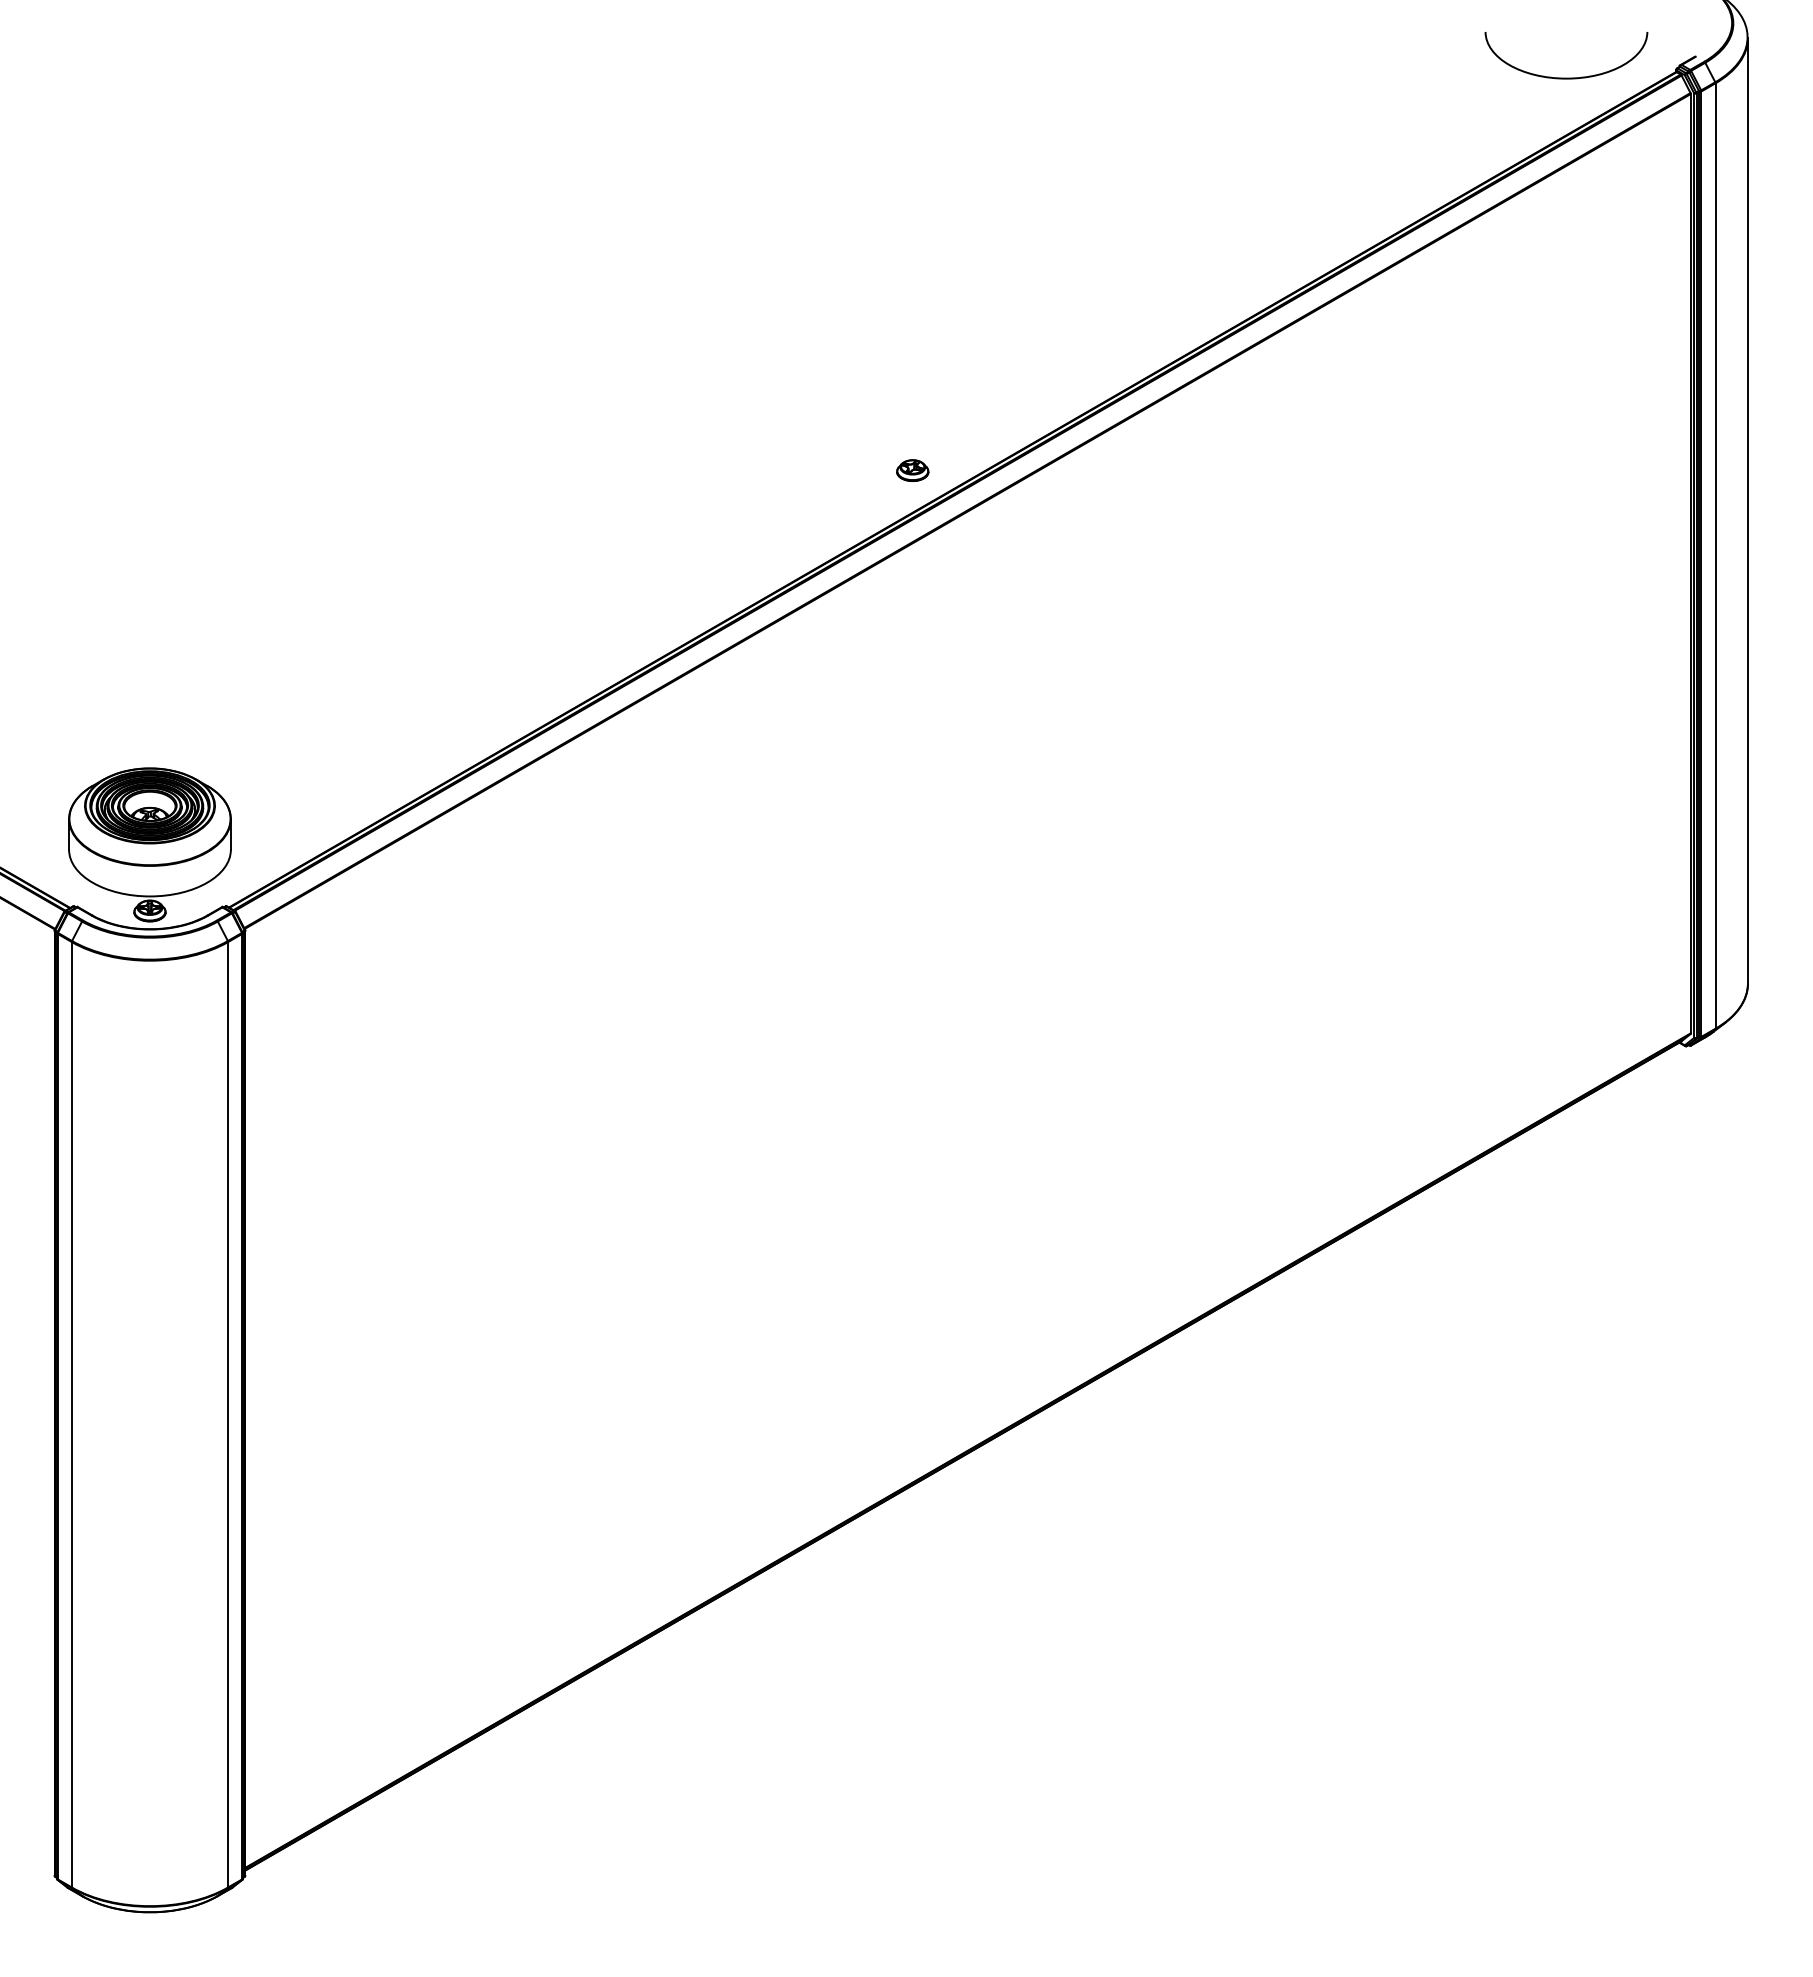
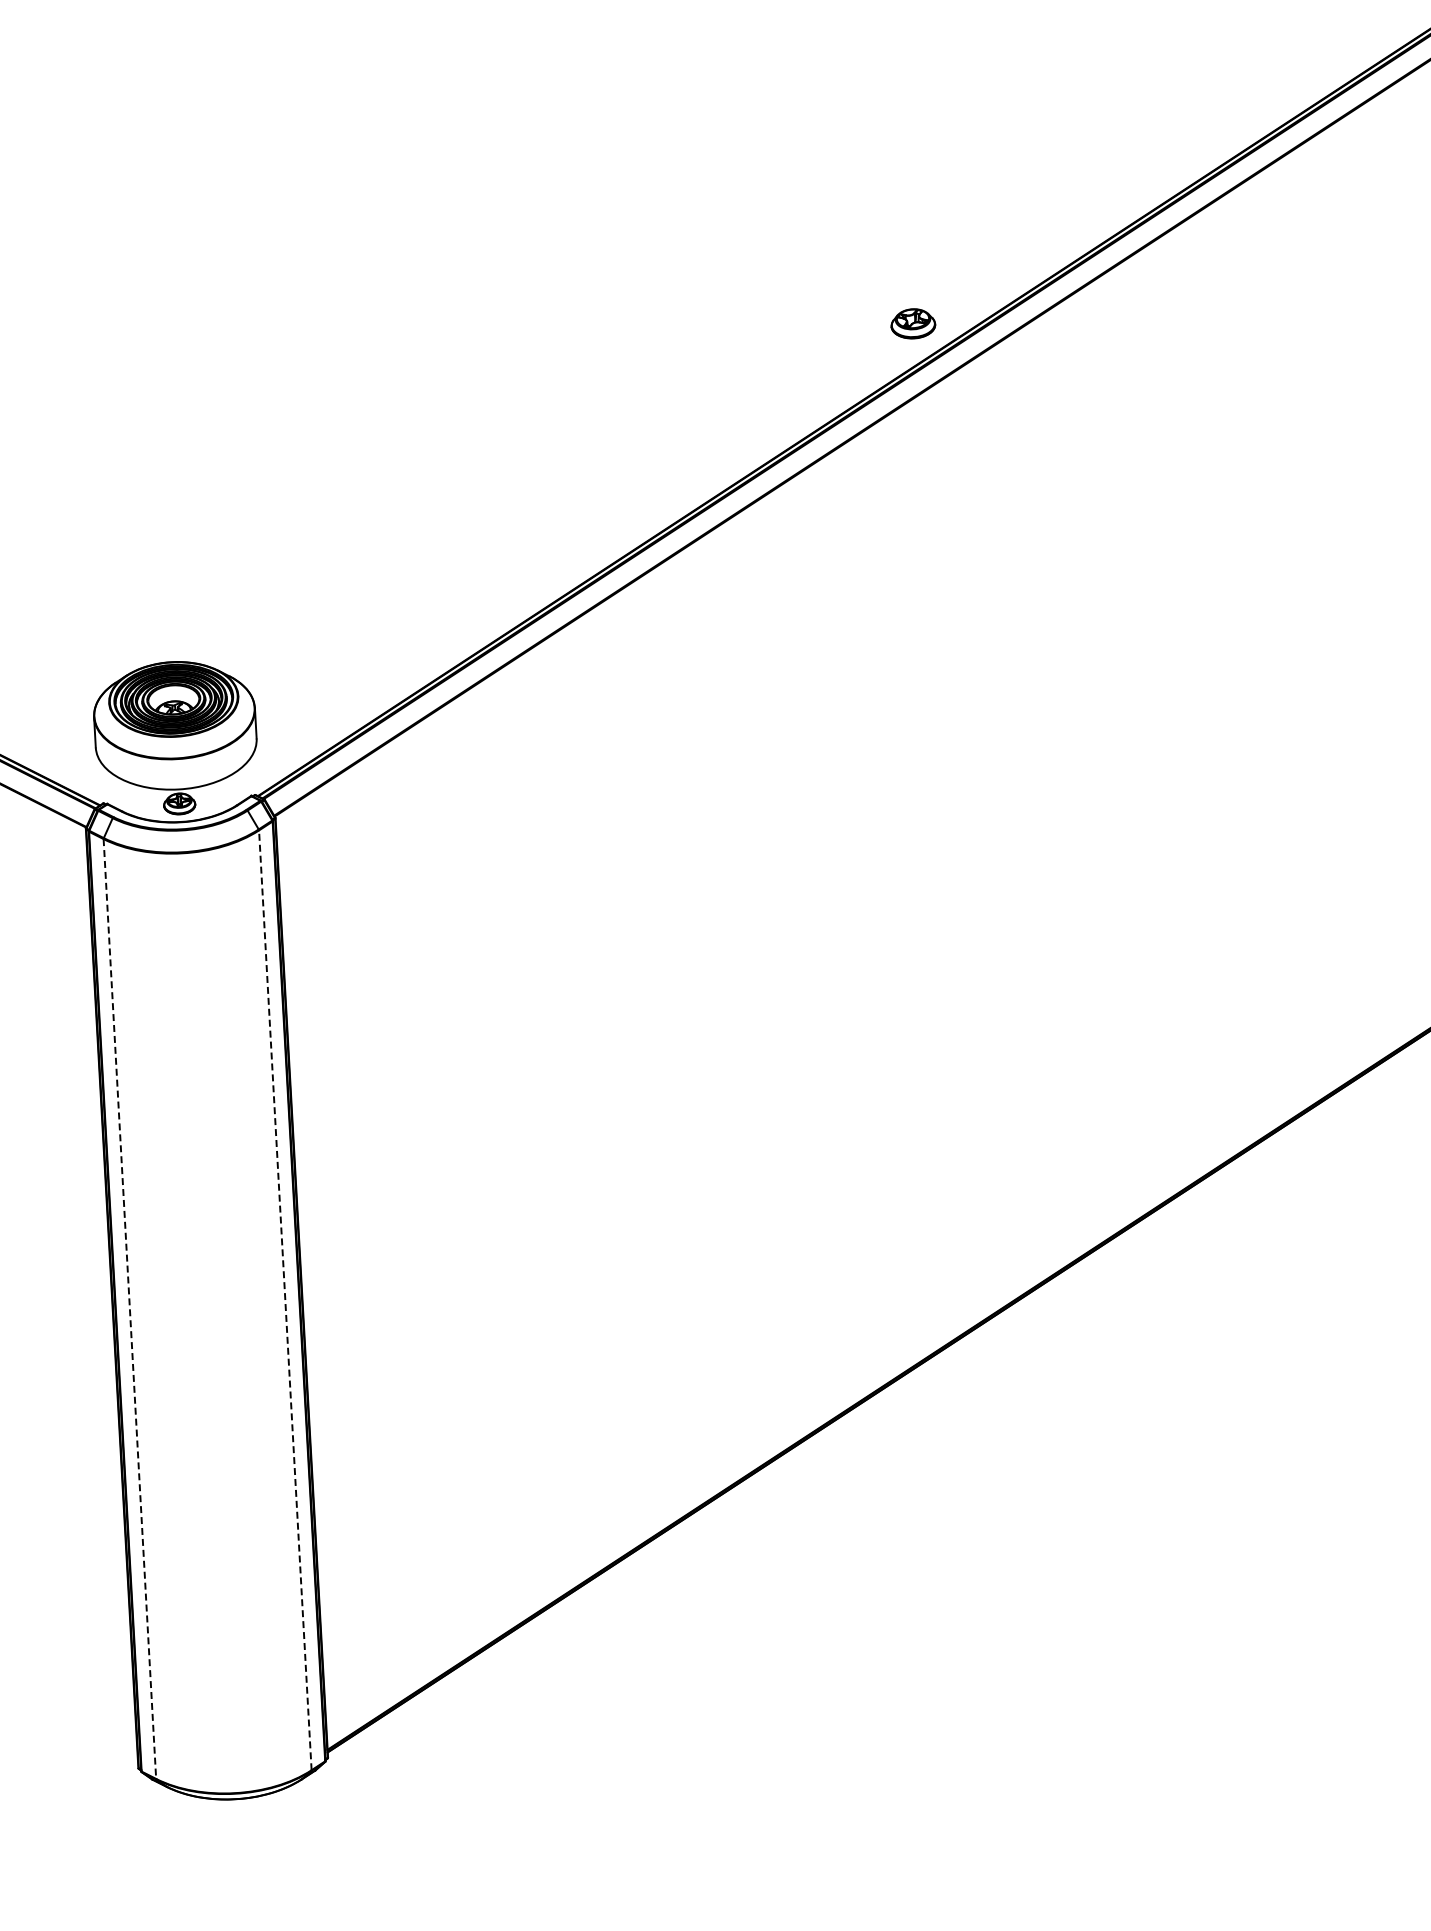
part: (912, 470) -> (913, 323), size x1.4
line: (71, 1414) -> (129, 1308), solid -> dashed
line: (228, 1414) -> (285, 1300), solid -> dashed

